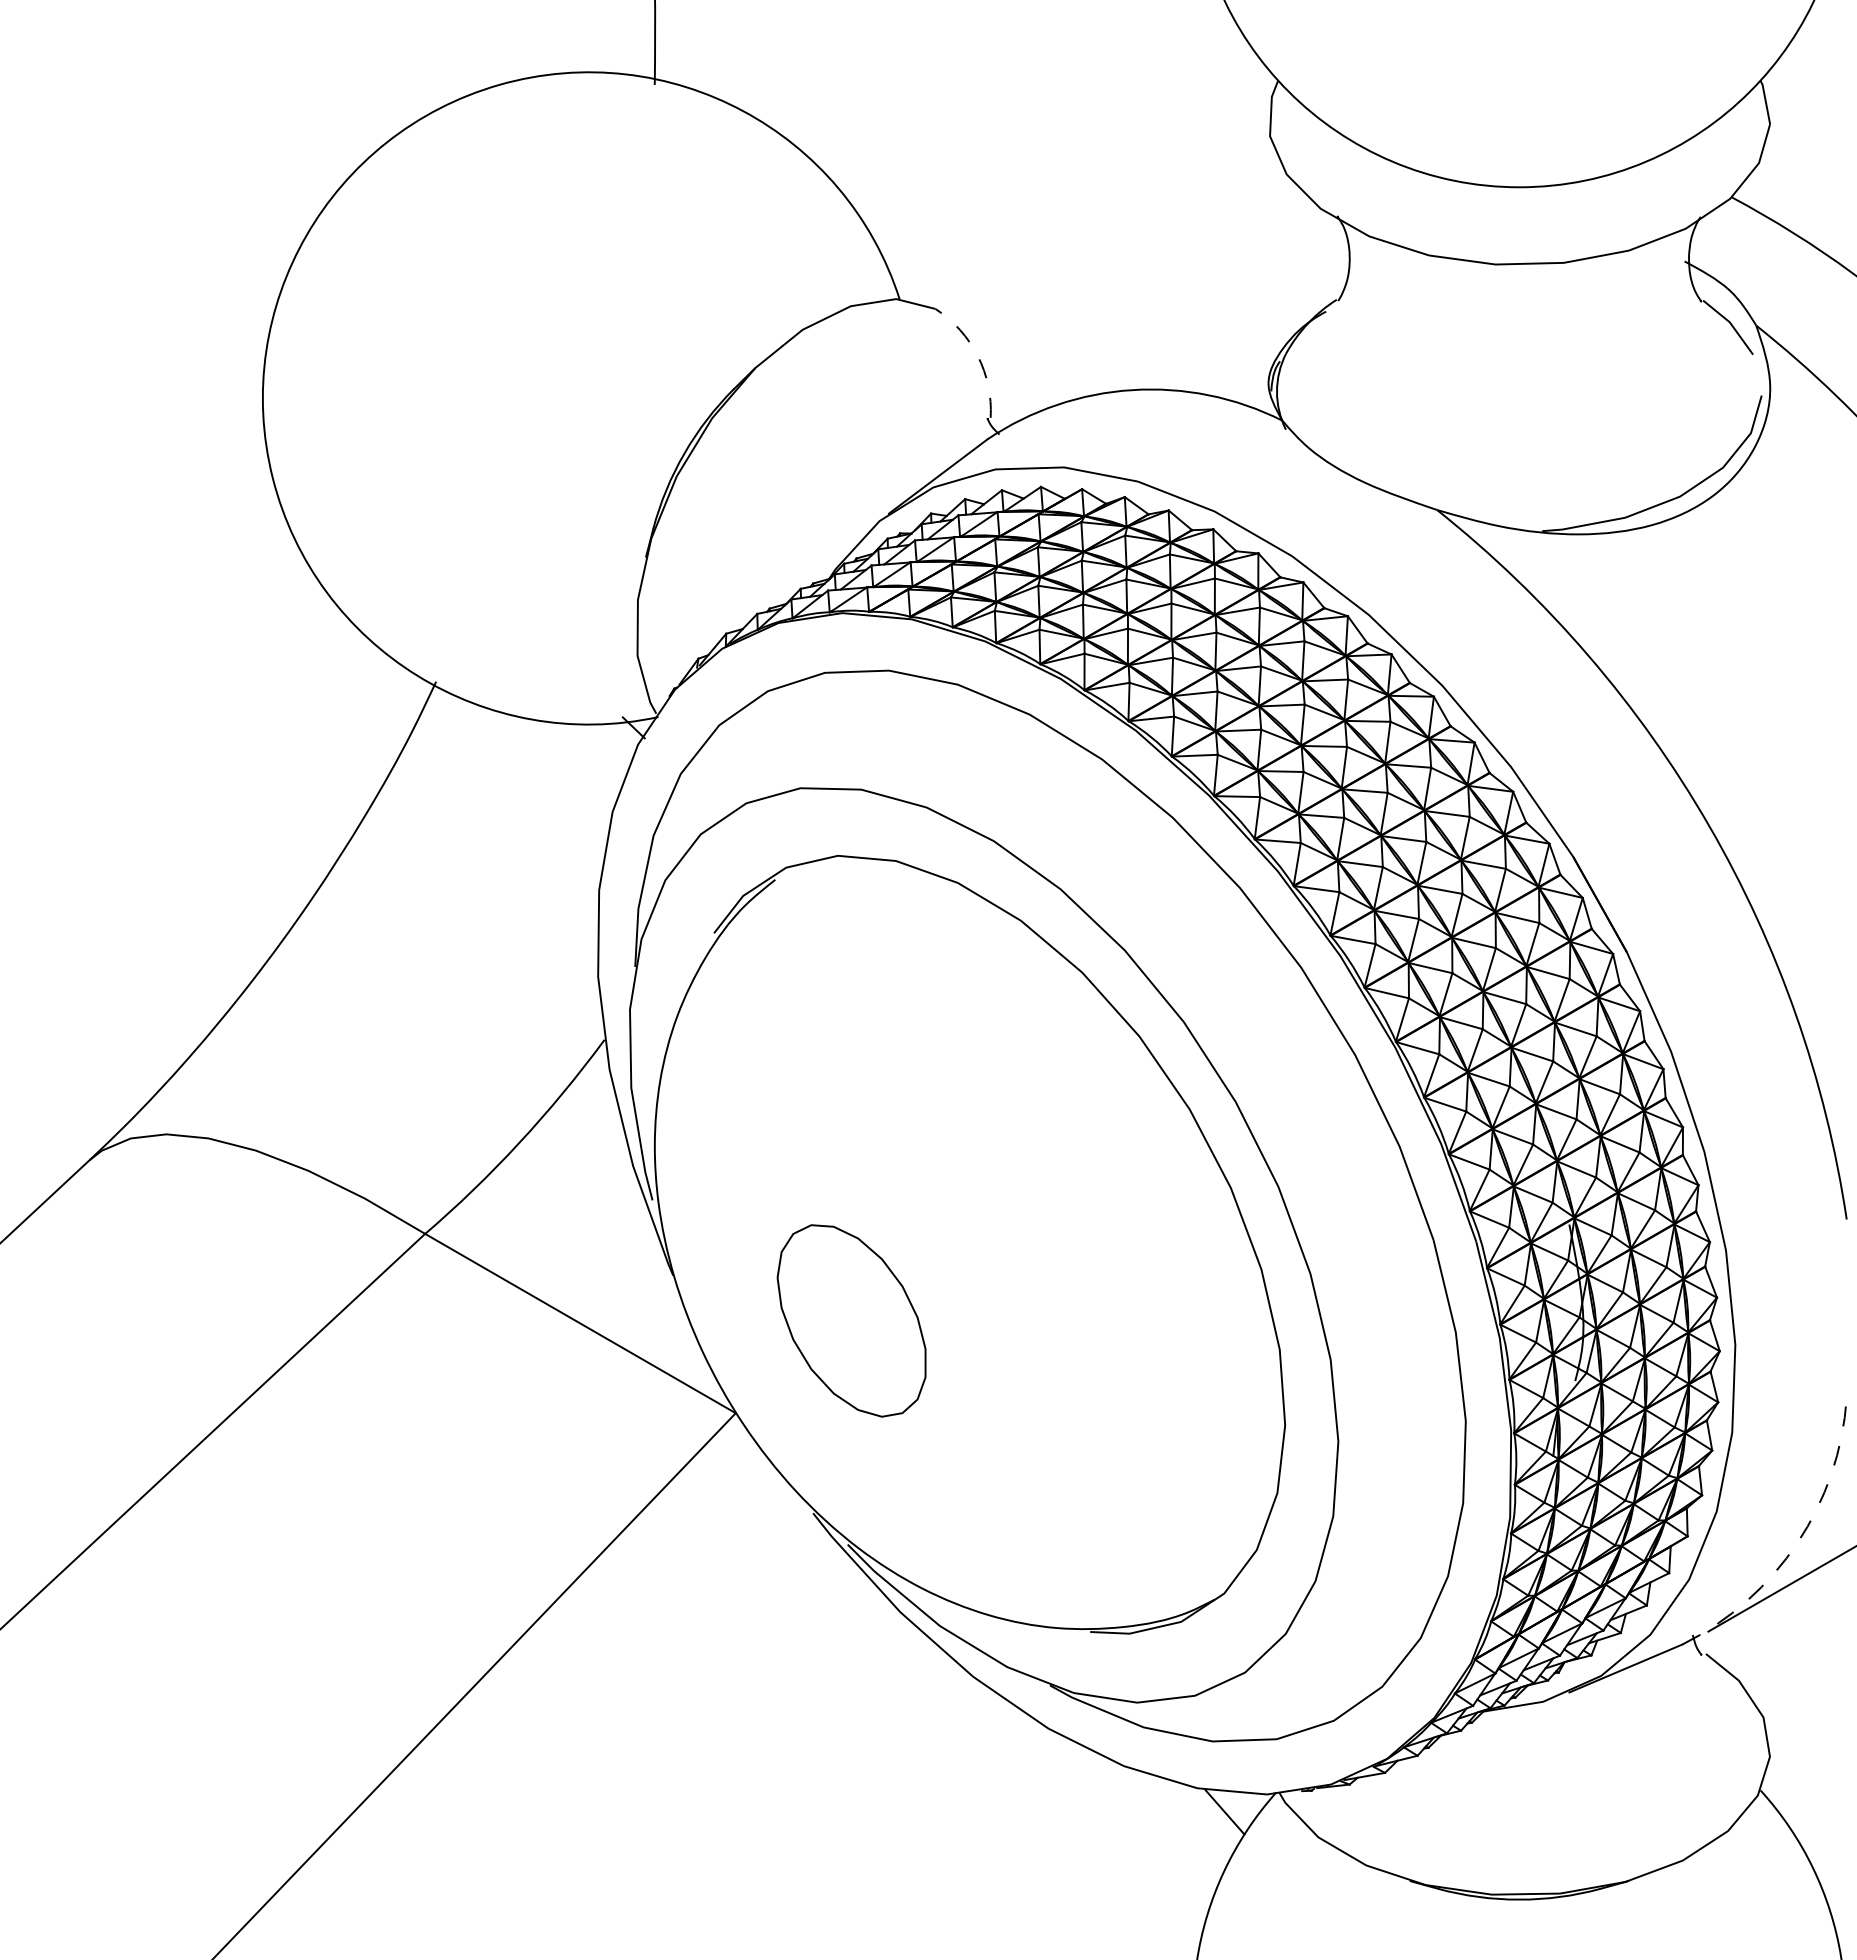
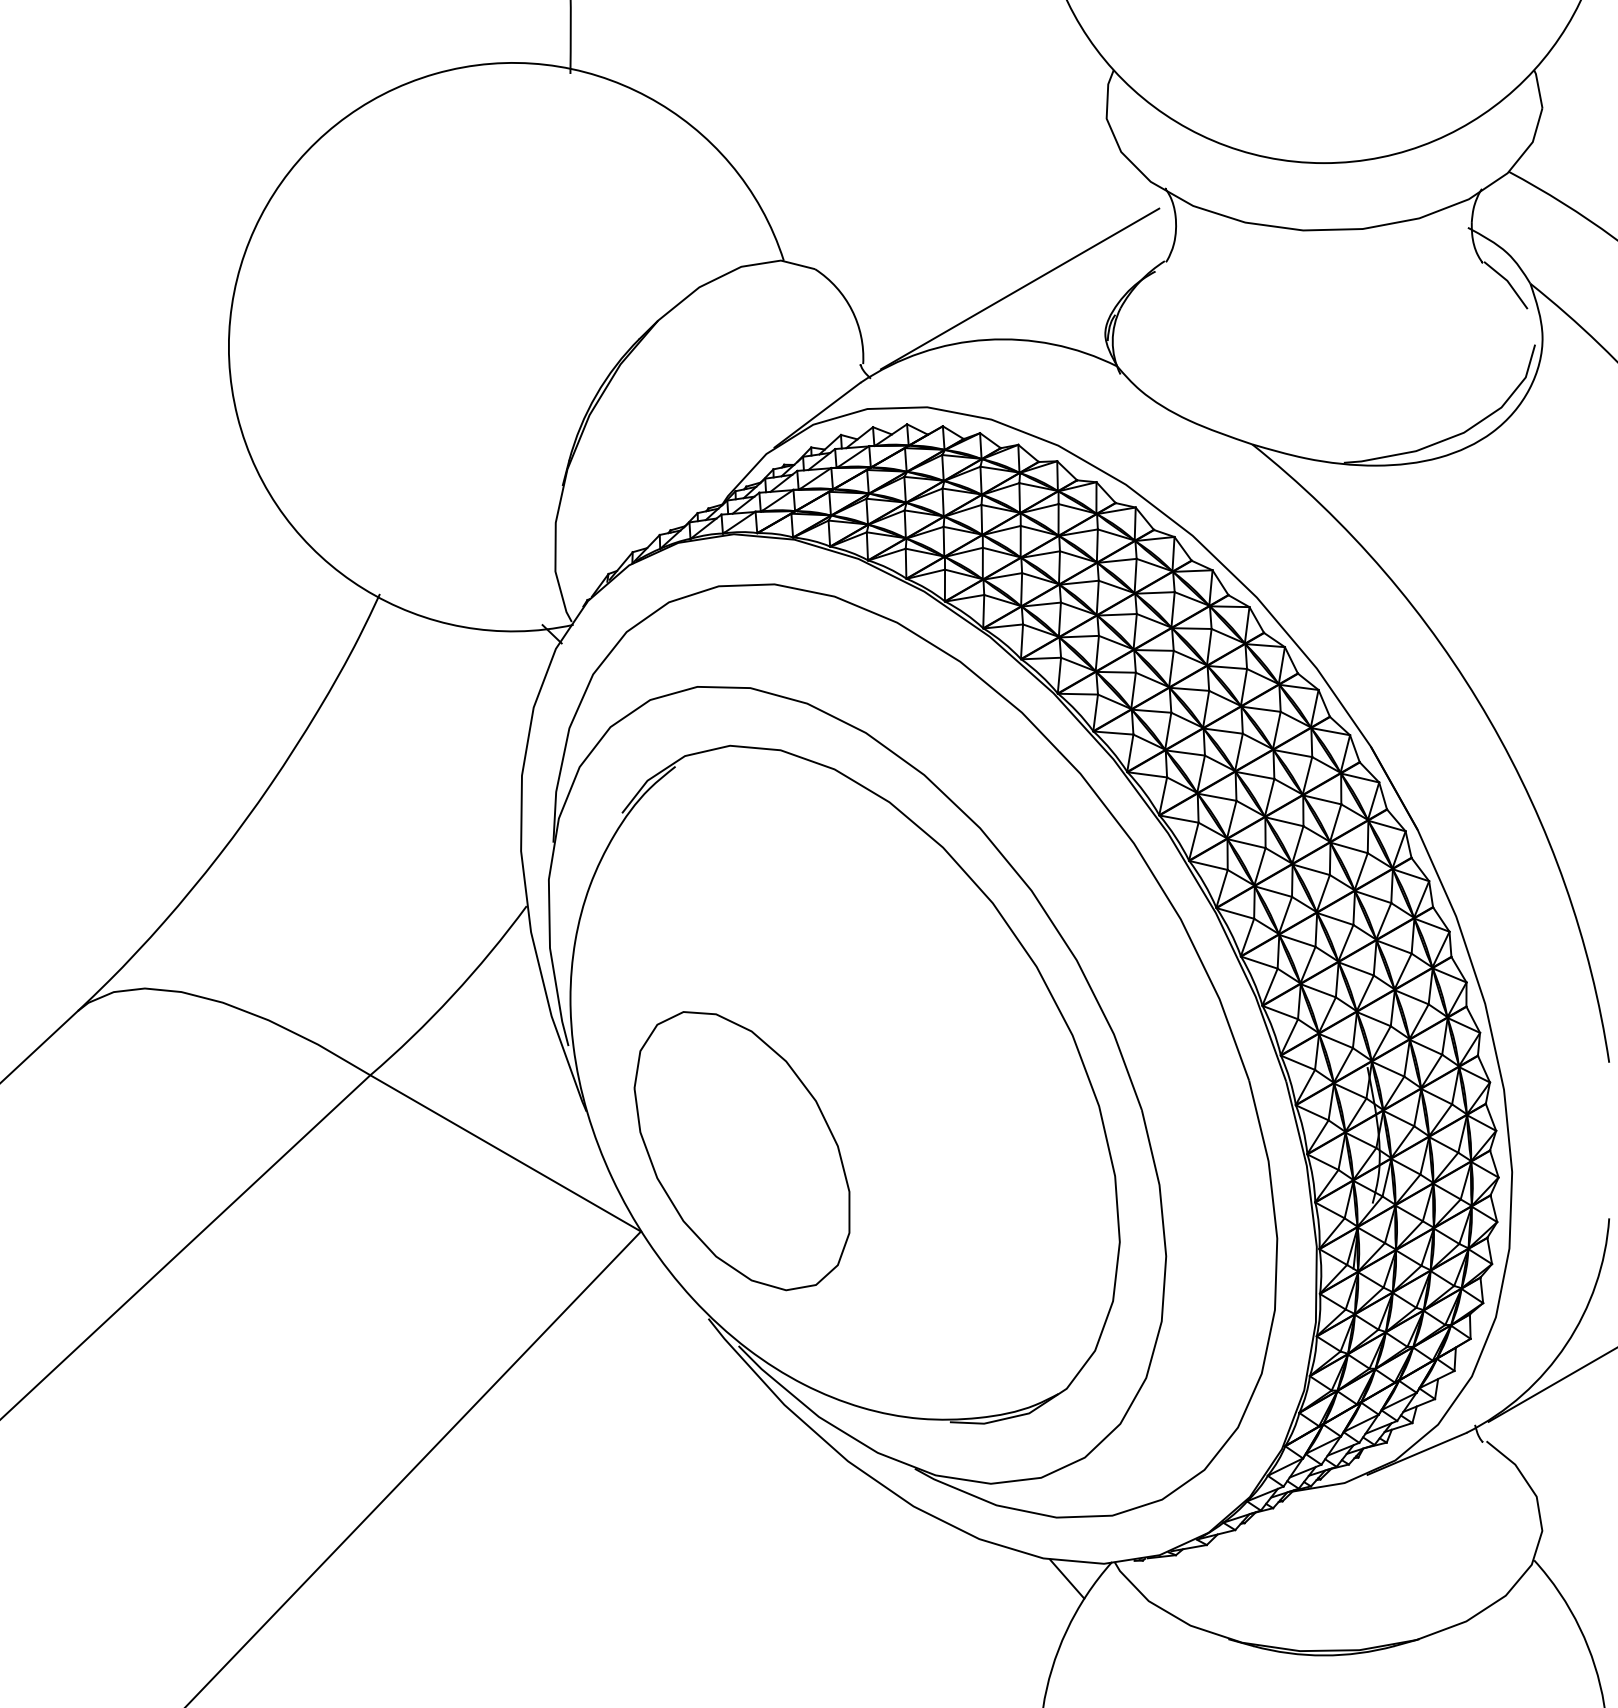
line: (1170, 331) -> (1019, 288), added
arc: (977, 355) -> (851, 309), dashed -> solid
part: (851, 1320) -> (741, 1150), size x1.67
arc: (1797, 1542) -> (1566, 1344), dashed -> solid

